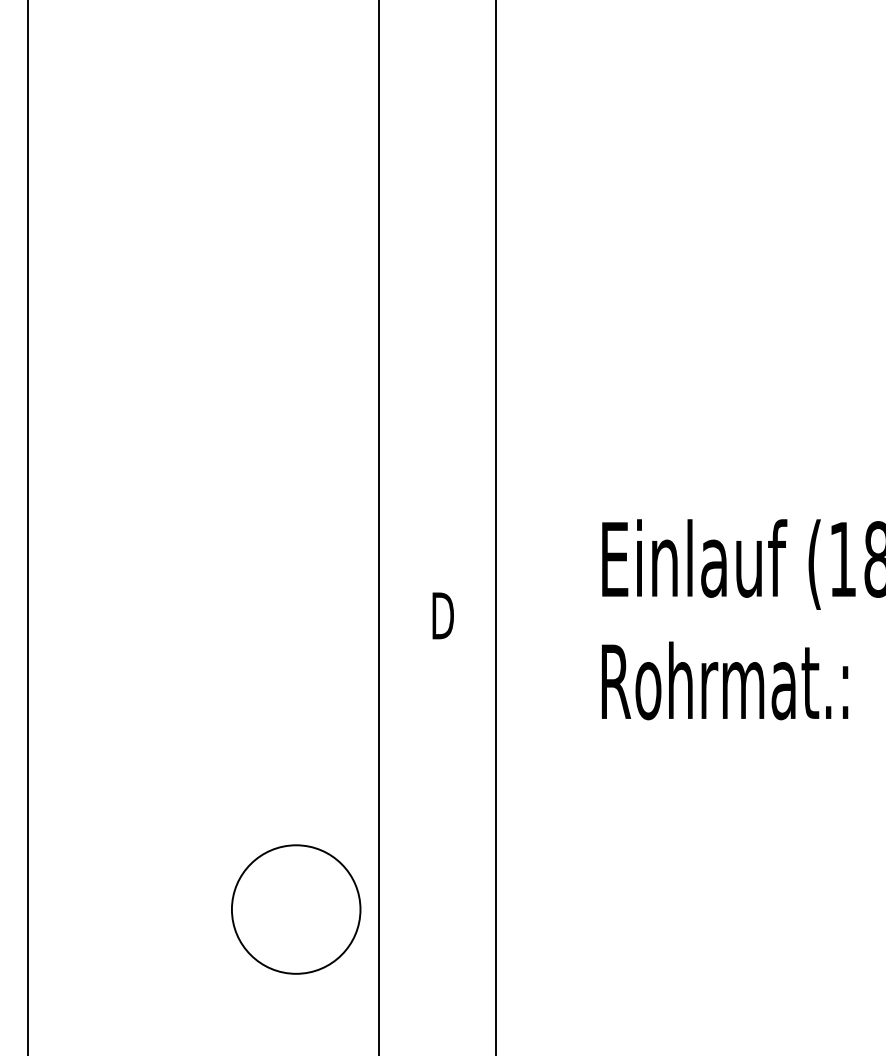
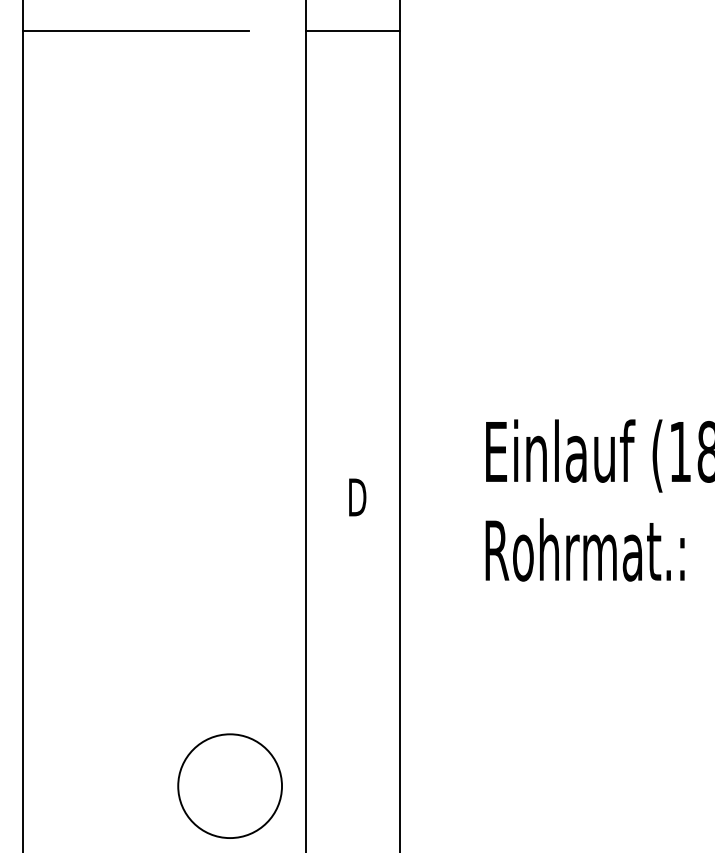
line: (168, 38) -> (135, 31), added
line: (436, 38) -> (352, 31), added
circle: (296, 909) -> (230, 786), moved

